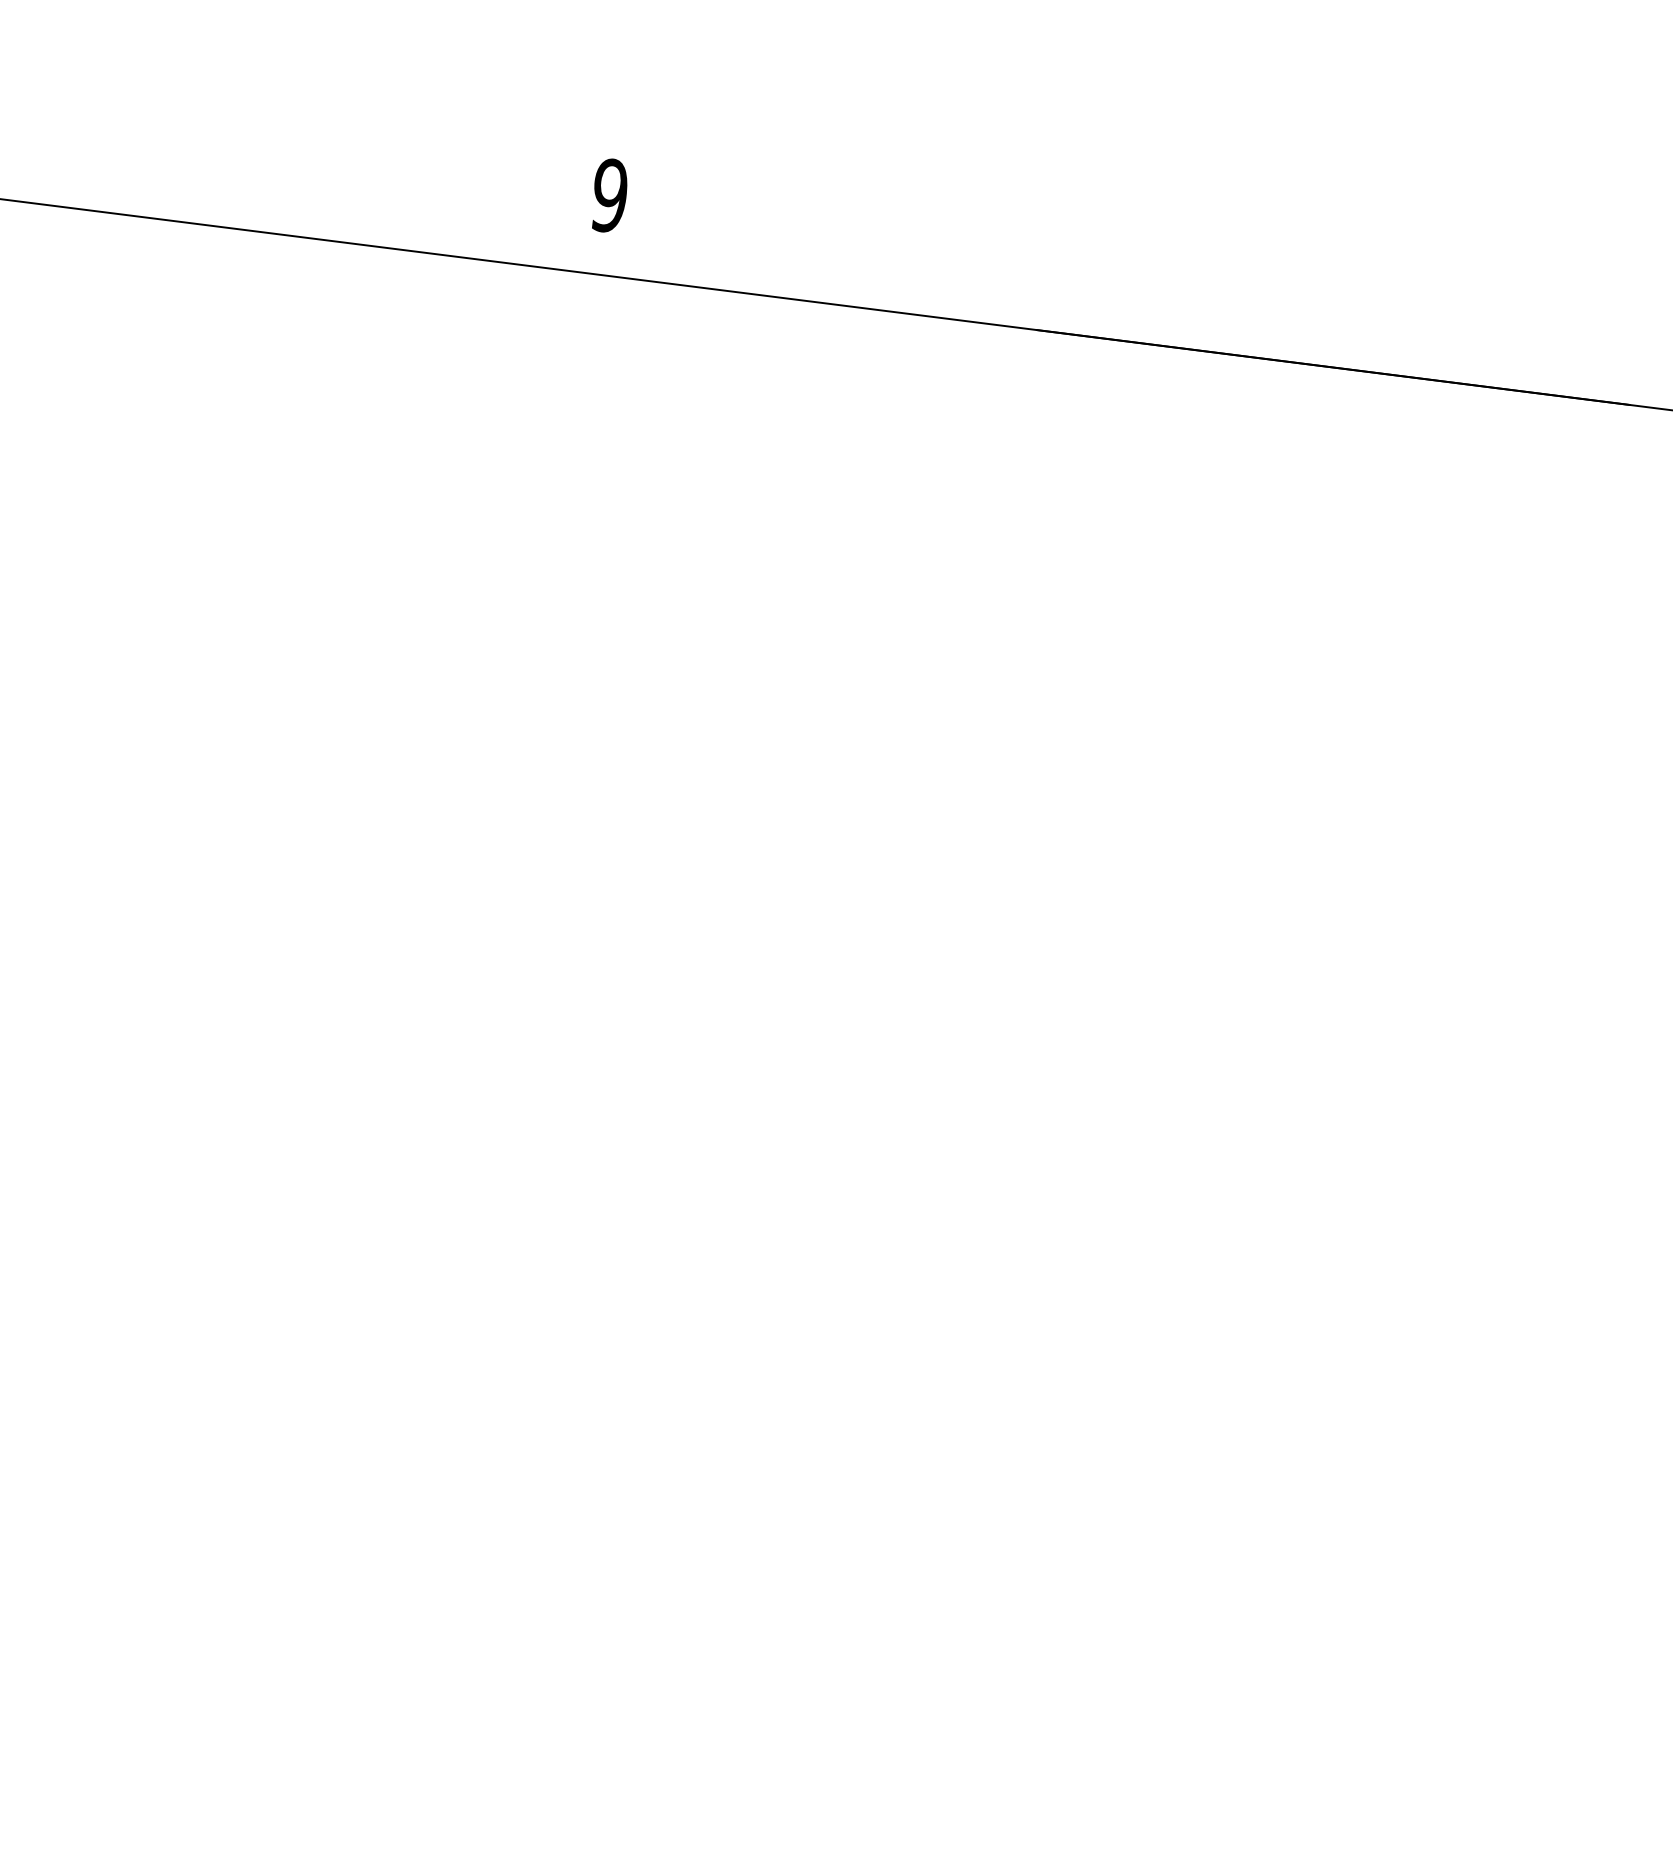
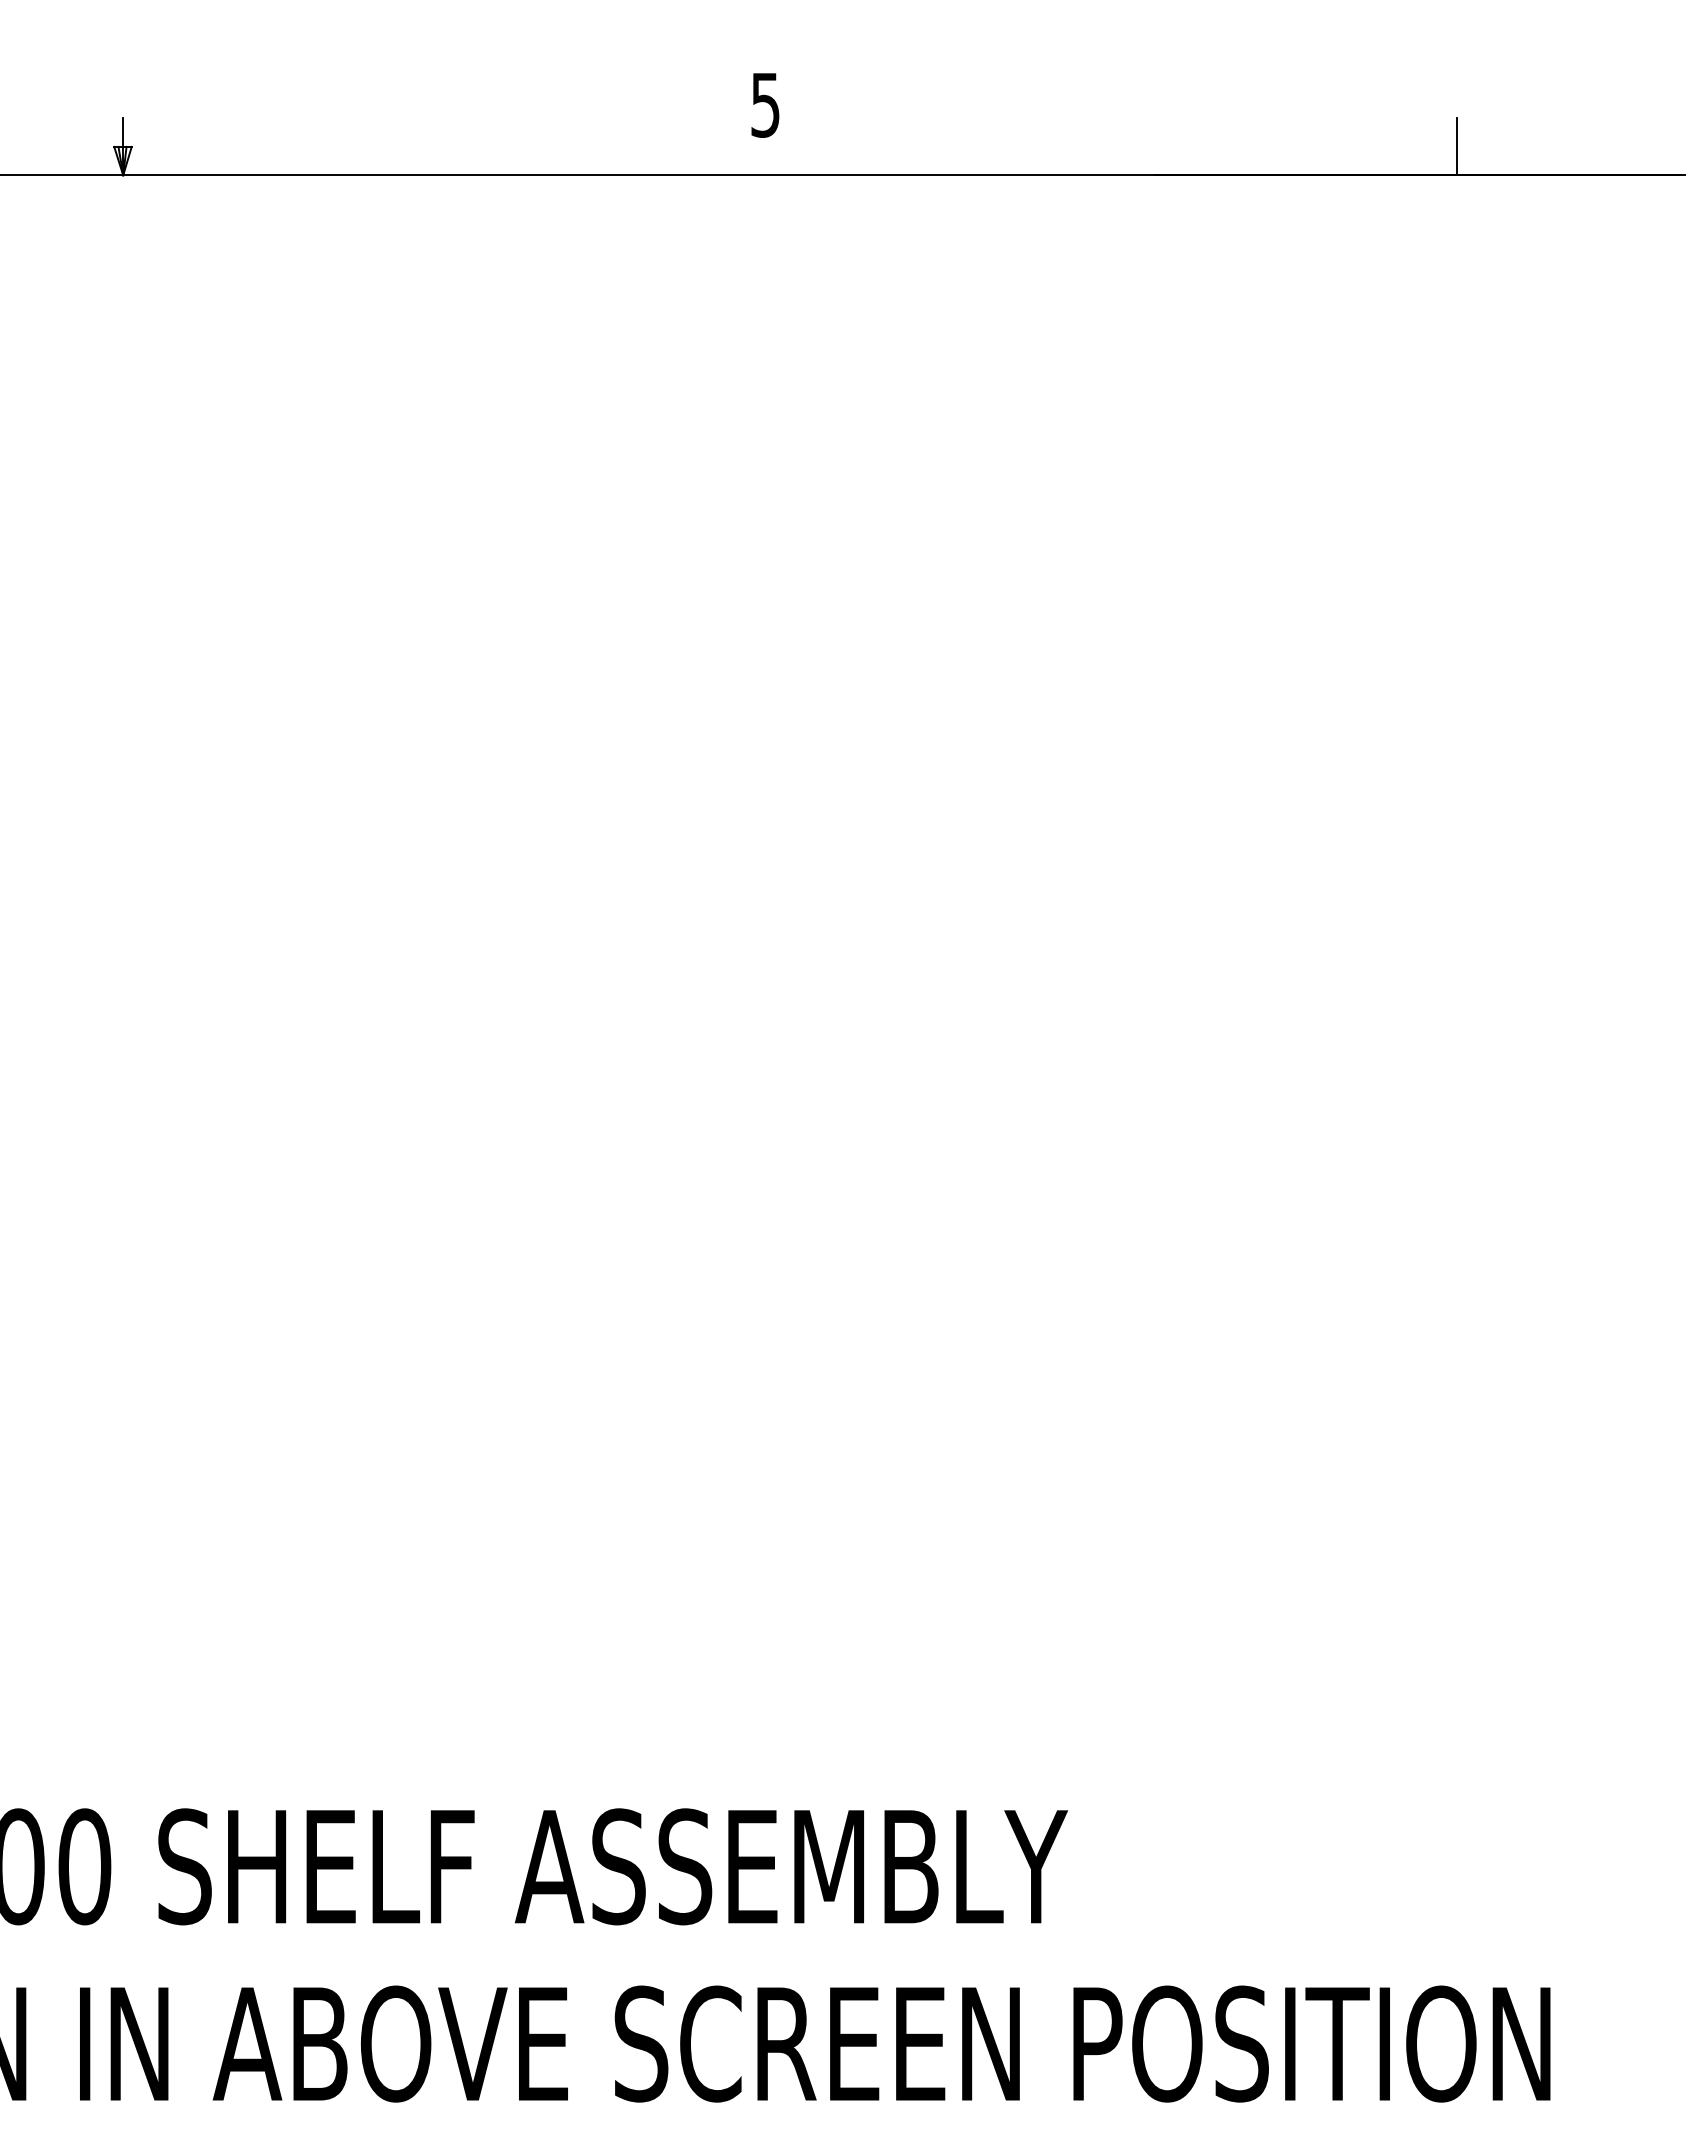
text: (609, 195) -> (765, 104), 9 -> 5
line: (1383, 340) -> (1457, 146), added

